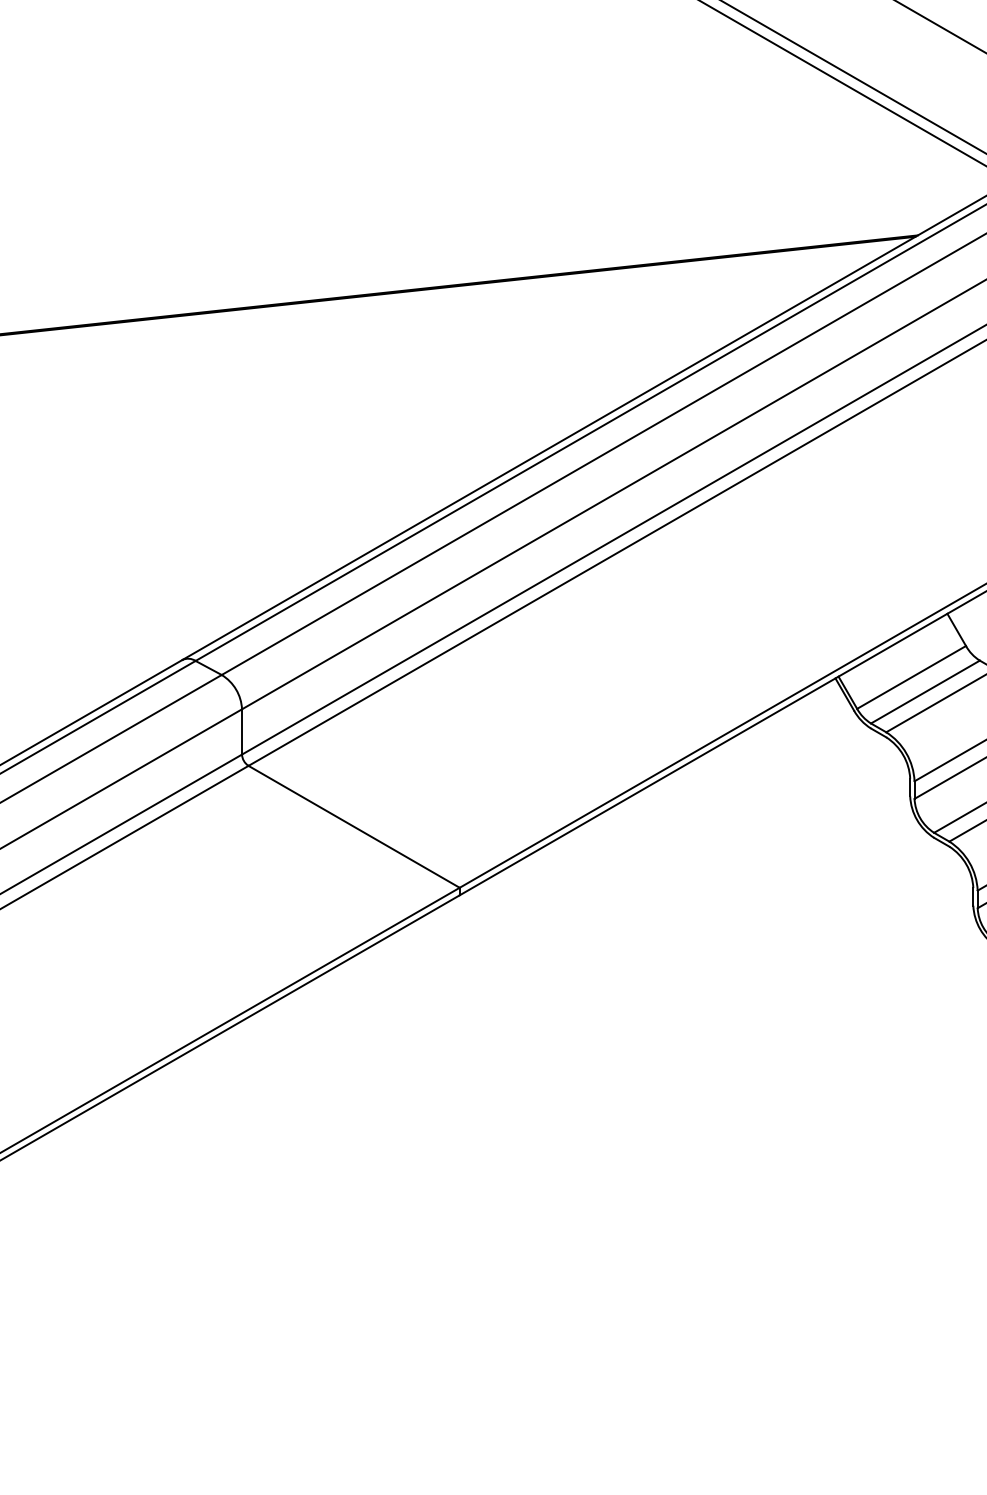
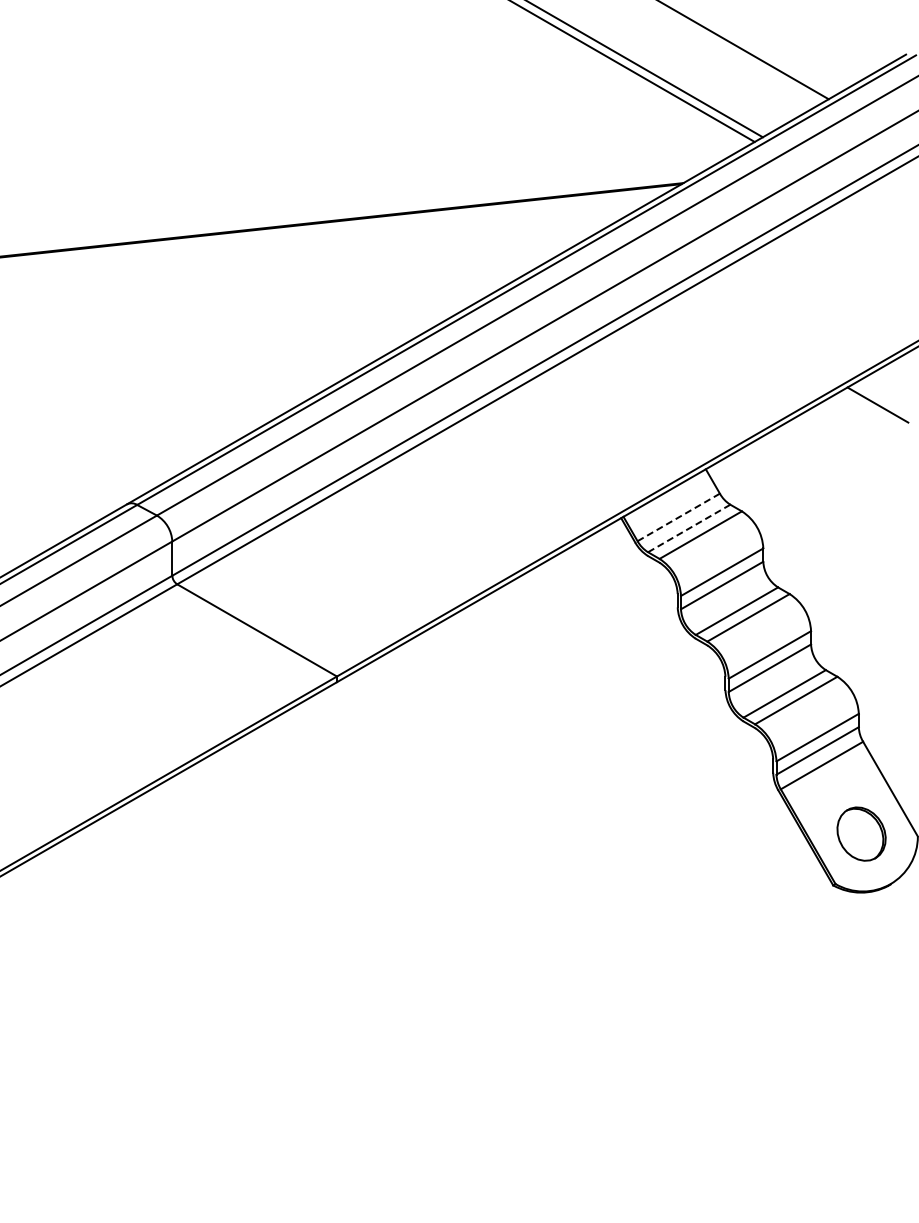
line: (911, 677) -> (678, 517), solid -> dashed
line: (925, 692) -> (689, 528), solid -> dashed

